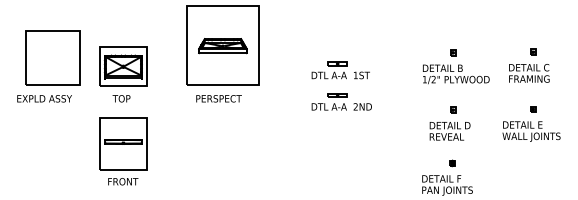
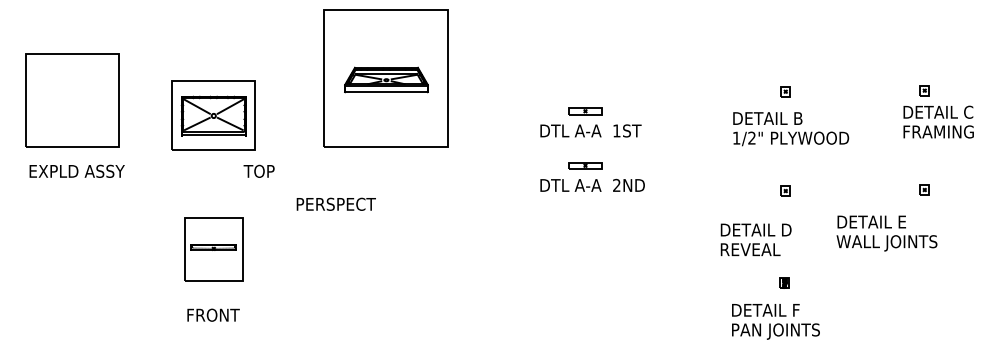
part: (52, 57) -> (71, 99), moved
text: (529, 73) -> (938, 122), moved
text: (121, 98) -> (259, 170), moved
text: (218, 98) -> (335, 203), moved
text: (449, 131) -> (755, 240), moved
text: (531, 131) -> (886, 233), moved
part: (123, 143) -> (213, 248), size x0.7

